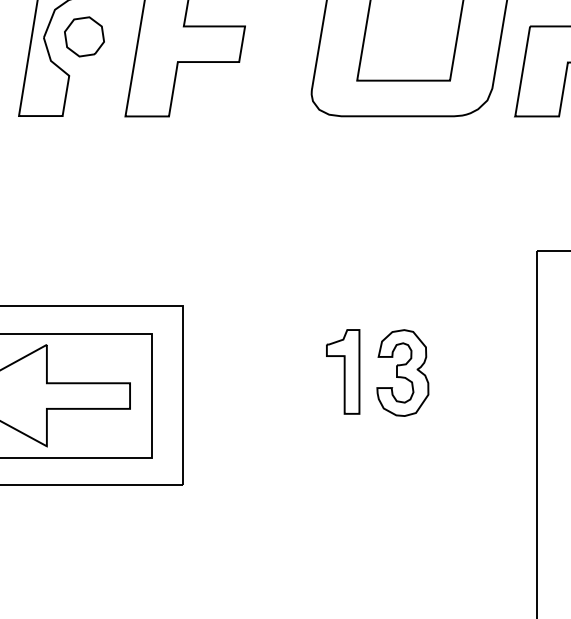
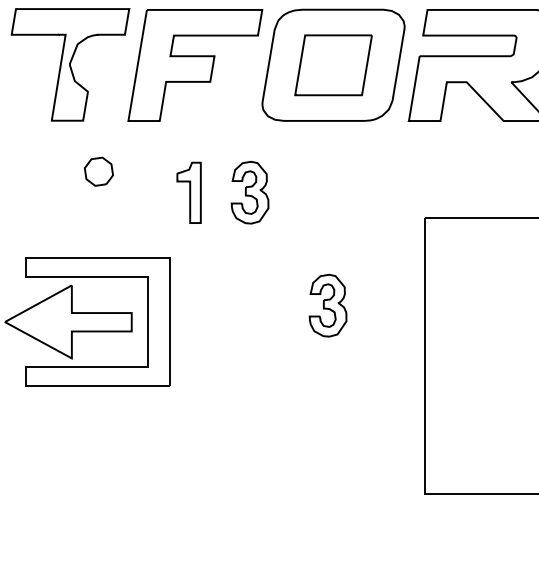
part: (83, 36) -> (98, 171), moved
part: (293, 215) -> (249, 192), added
part: (342, 371) -> (188, 192), moved

